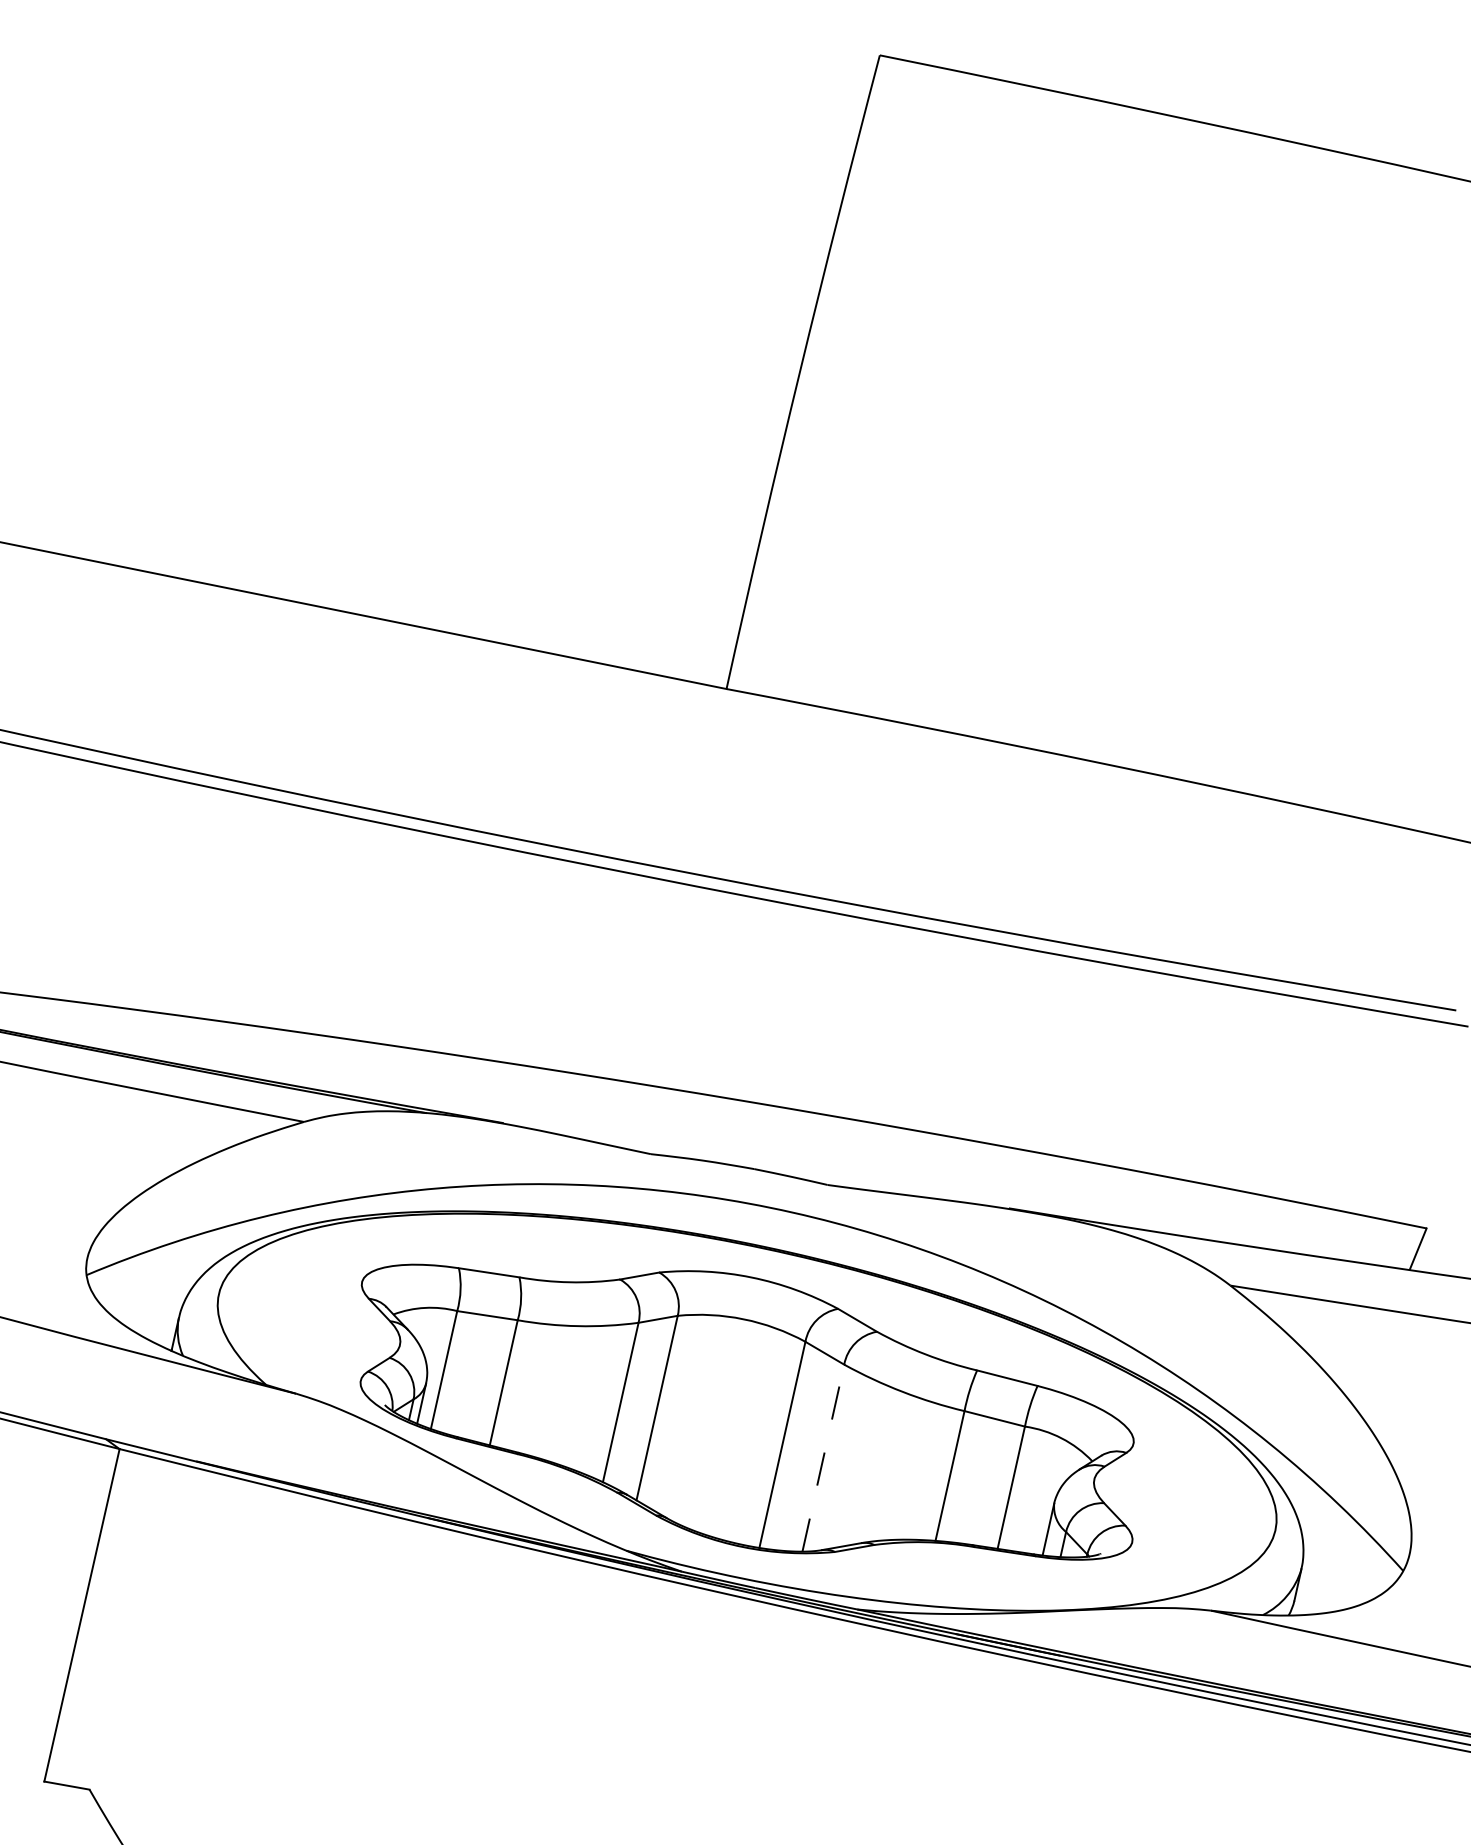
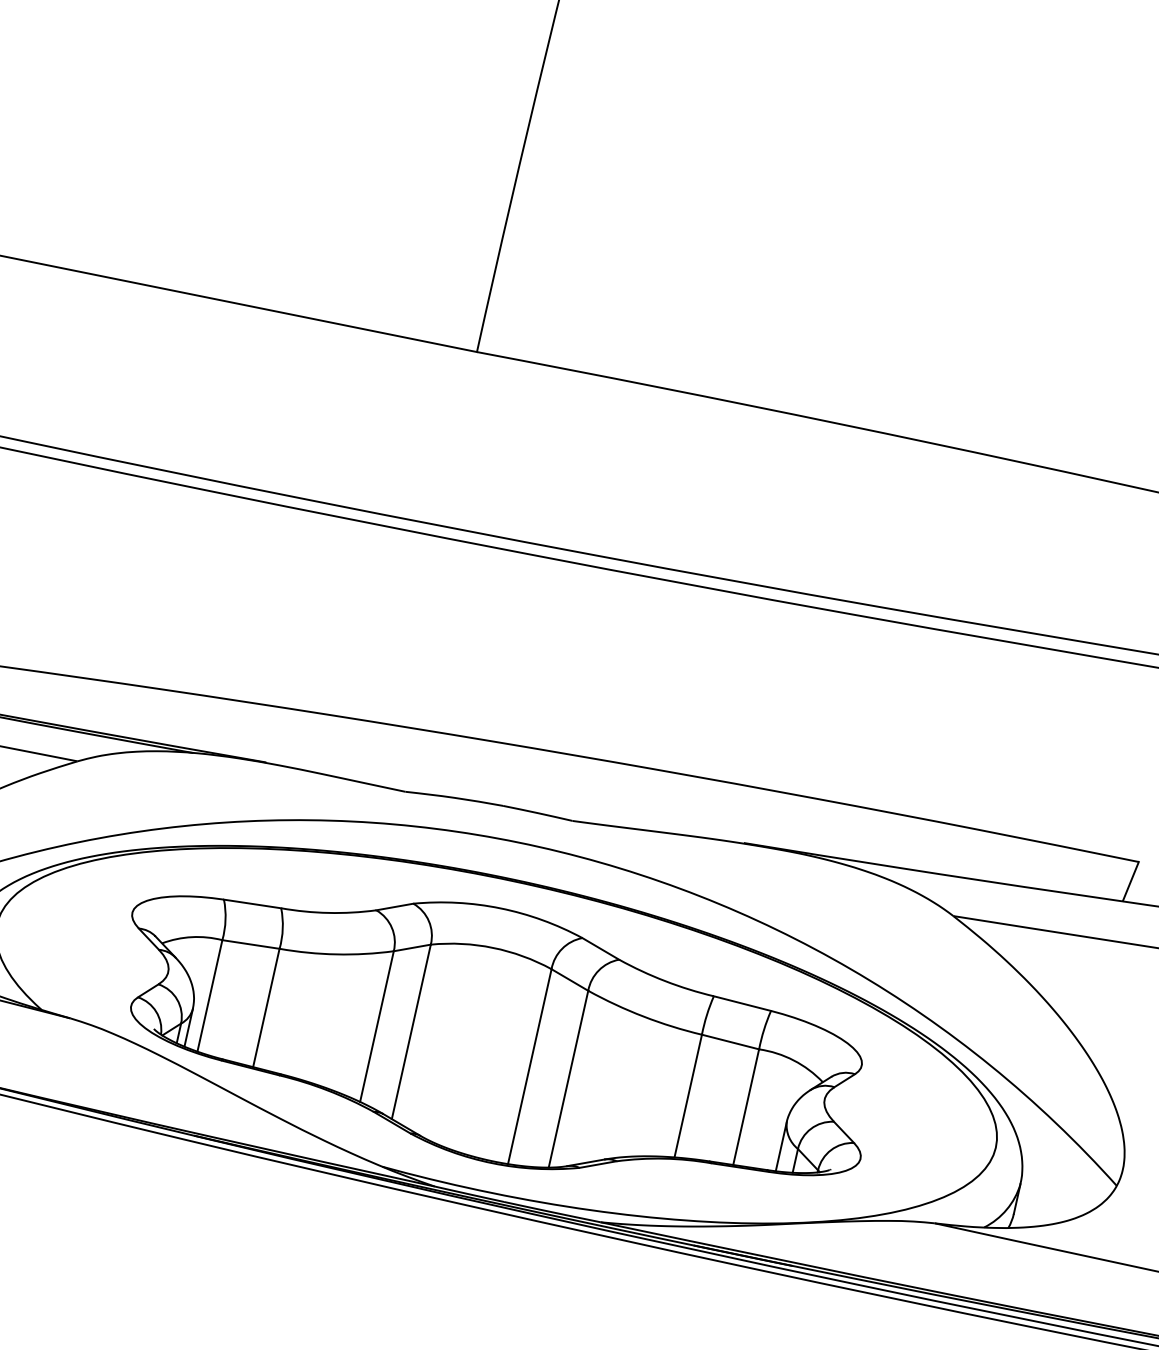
line: (823, 1458) -> (568, 1079), dashed -> solid

